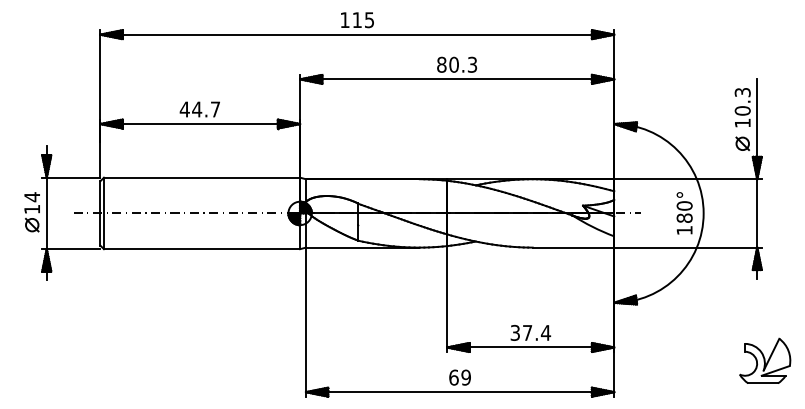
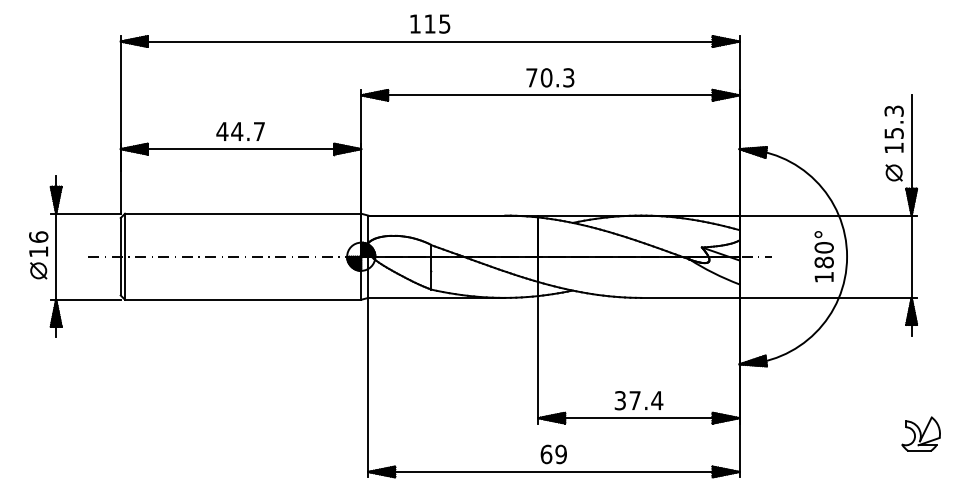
text: (441, 64) -> (531, 77), 80.3 -> 70.3
text: (742, 110) -> (893, 132), 10.3 -> 15.3
text: (32, 197) -> (39, 237), 14 -> 16
part: (764, 360) -> (920, 433), size x0.62

